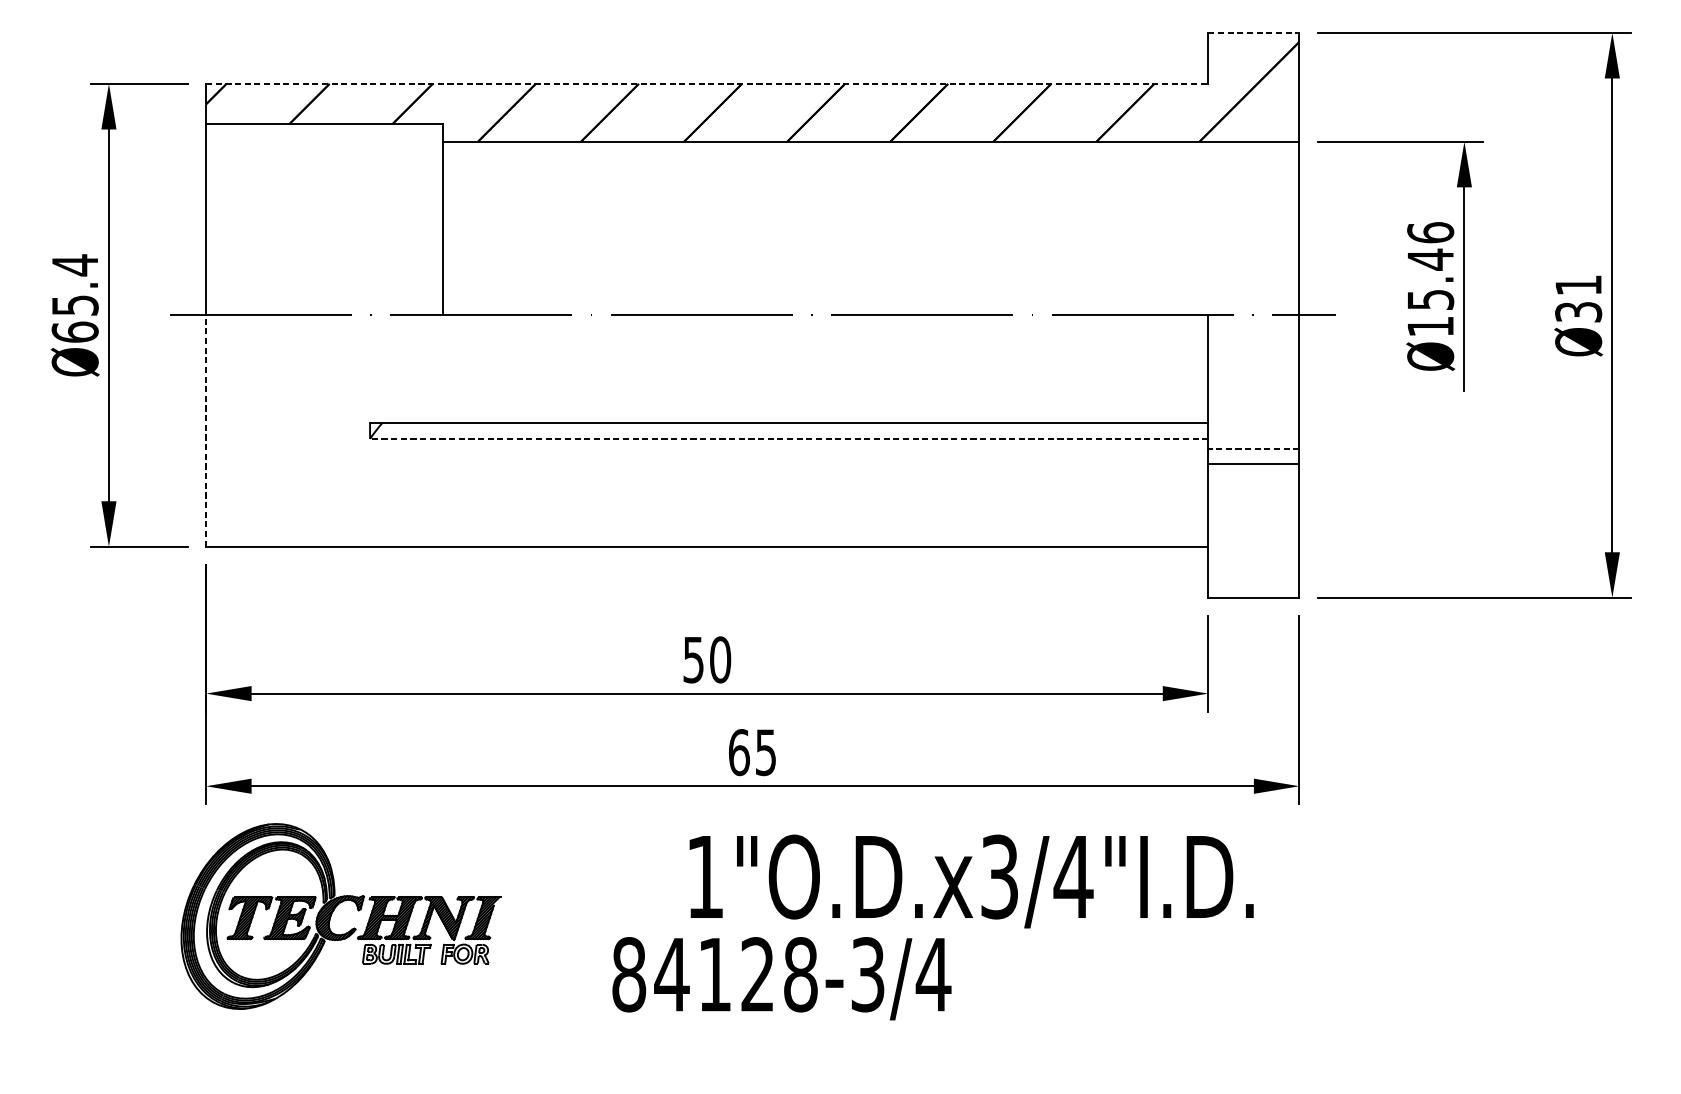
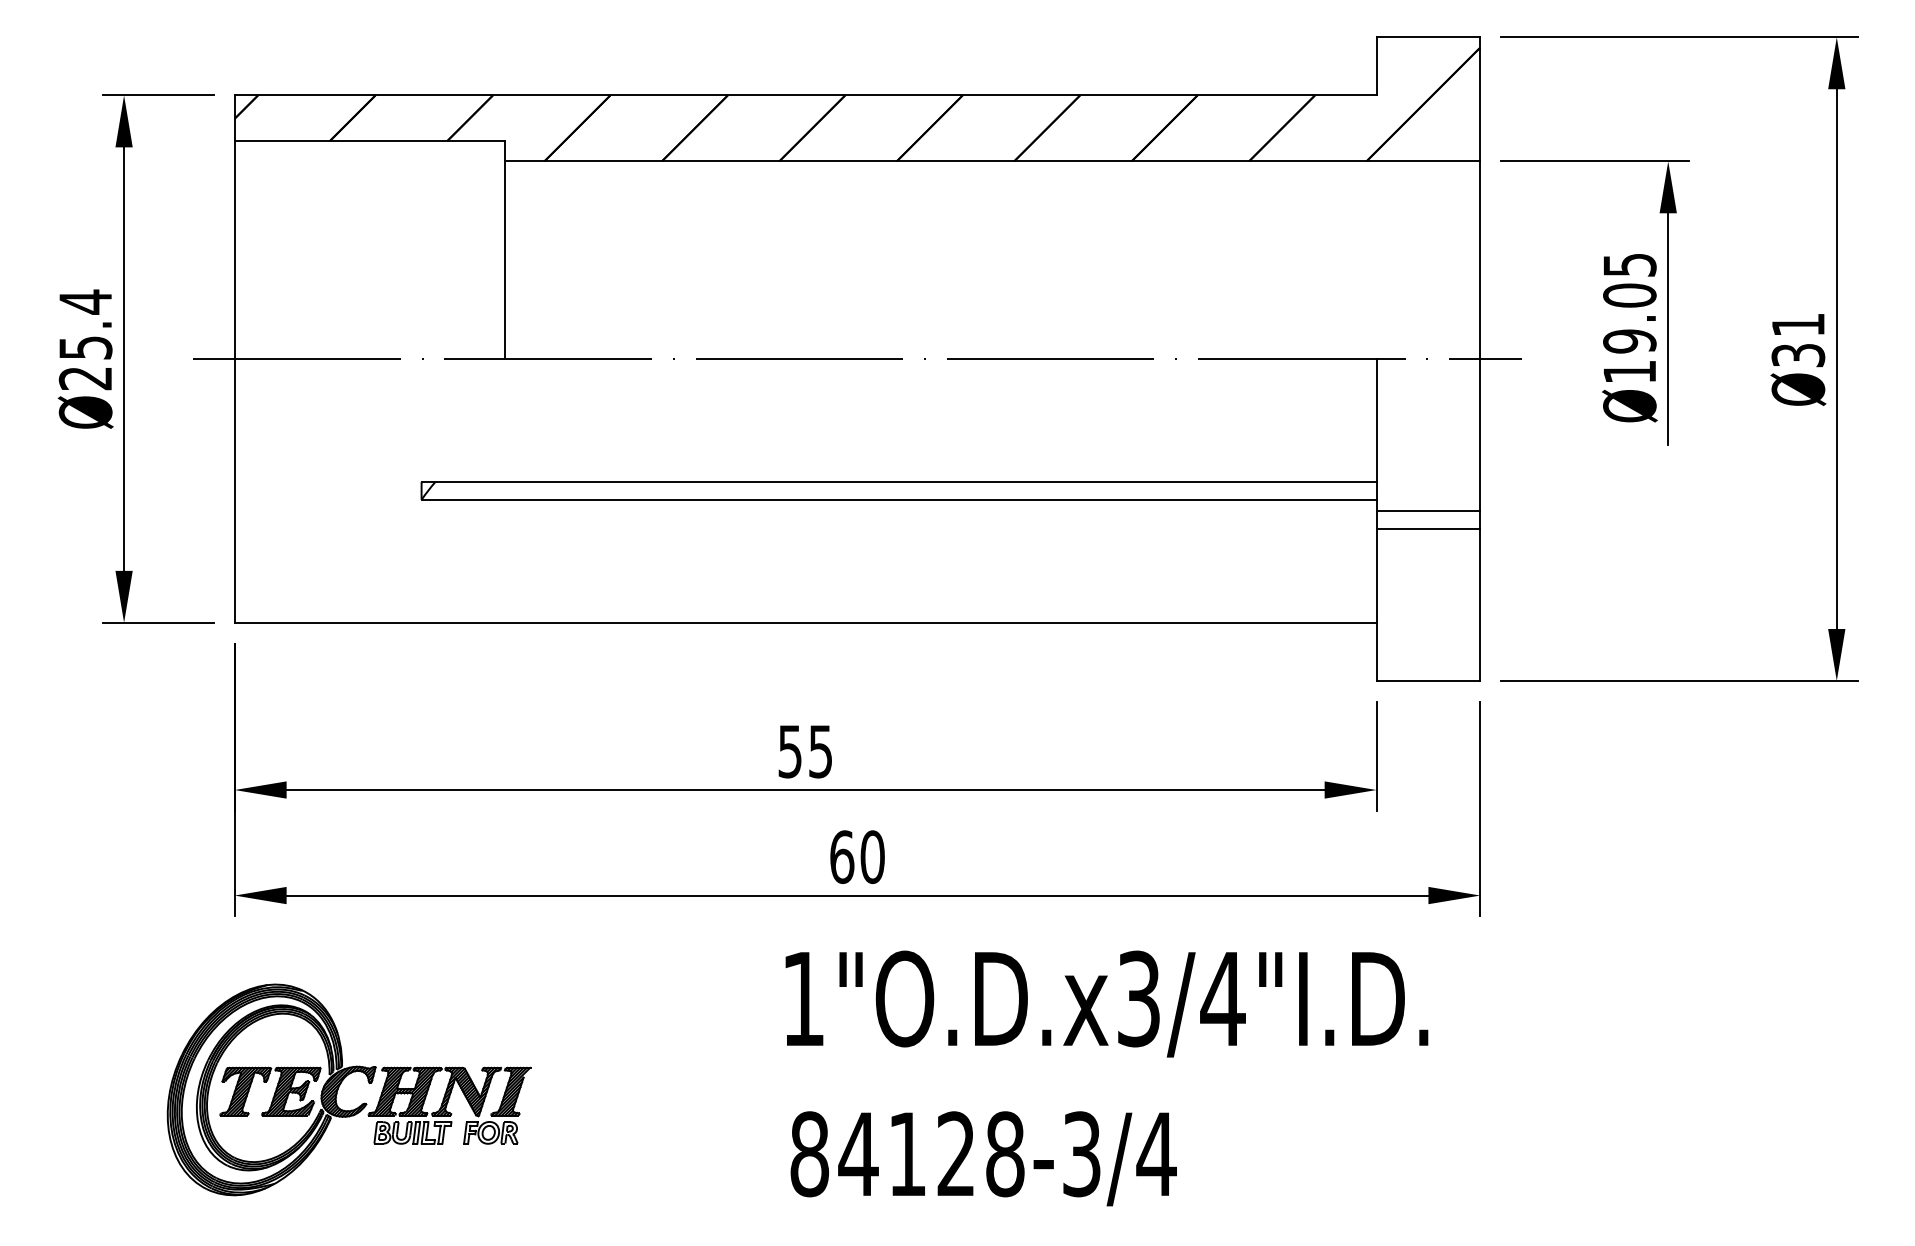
line: (1253, 33) -> (1428, 37), dashed -> solid
line: (707, 83) -> (805, 95), dashed -> solid
text: (1430, 265) -> (1629, 302), Ø15.46 -> Ø19.05
text: (75, 332) -> (85, 378), Ø65.4 -> Ø25.4
line: (205, 430) -> (234, 490), dashed -> solid
line: (788, 438) -> (898, 499), dashed -> solid
line: (1253, 448) -> (1428, 510), dashed -> solid
text: (720, 659) -> (820, 751), 50 -> 55
text: (765, 752) -> (872, 857), 65 -> 60
part: (333, 912) -> (340, 1085), moved
text: (781, 978) -> (983, 1158), moved

